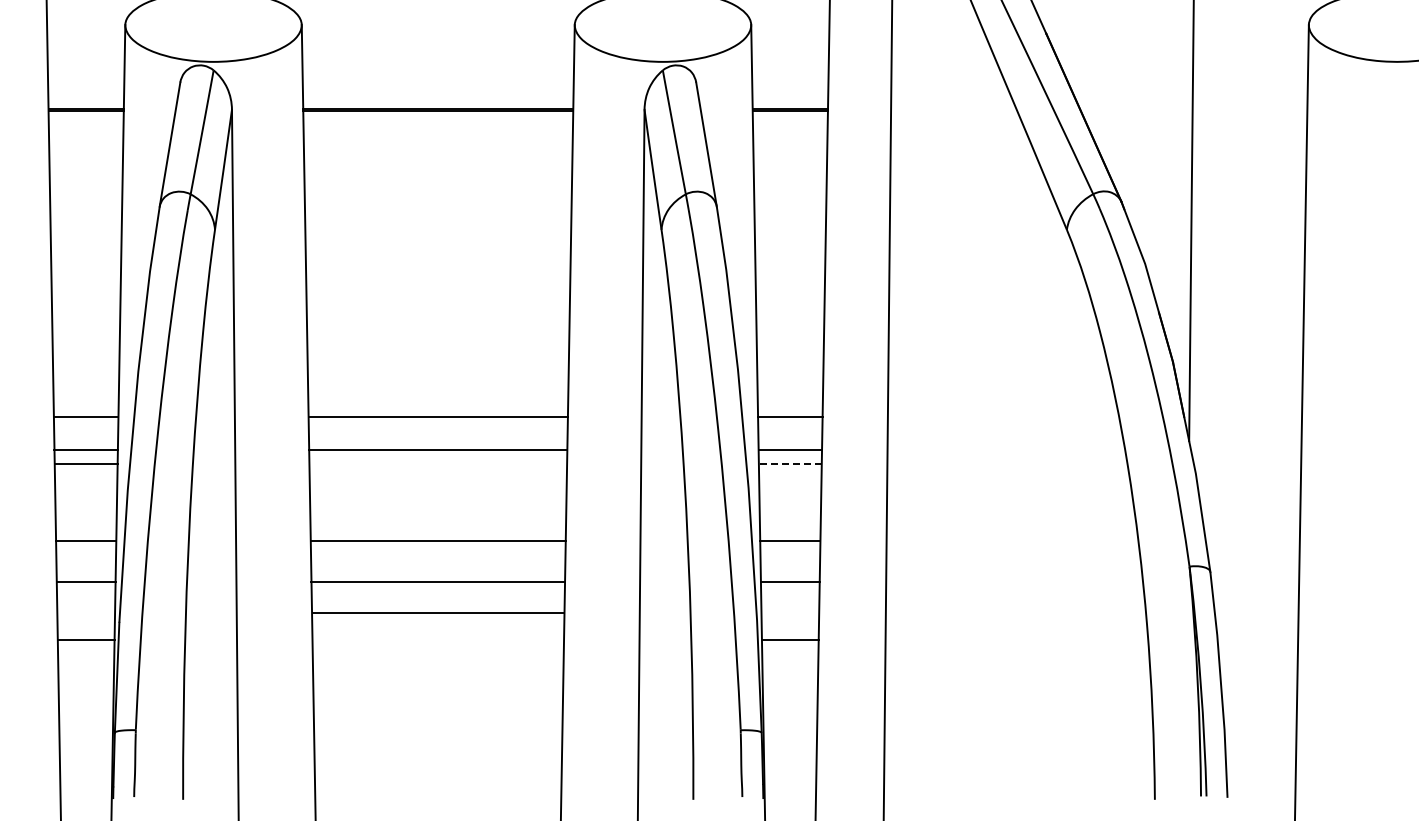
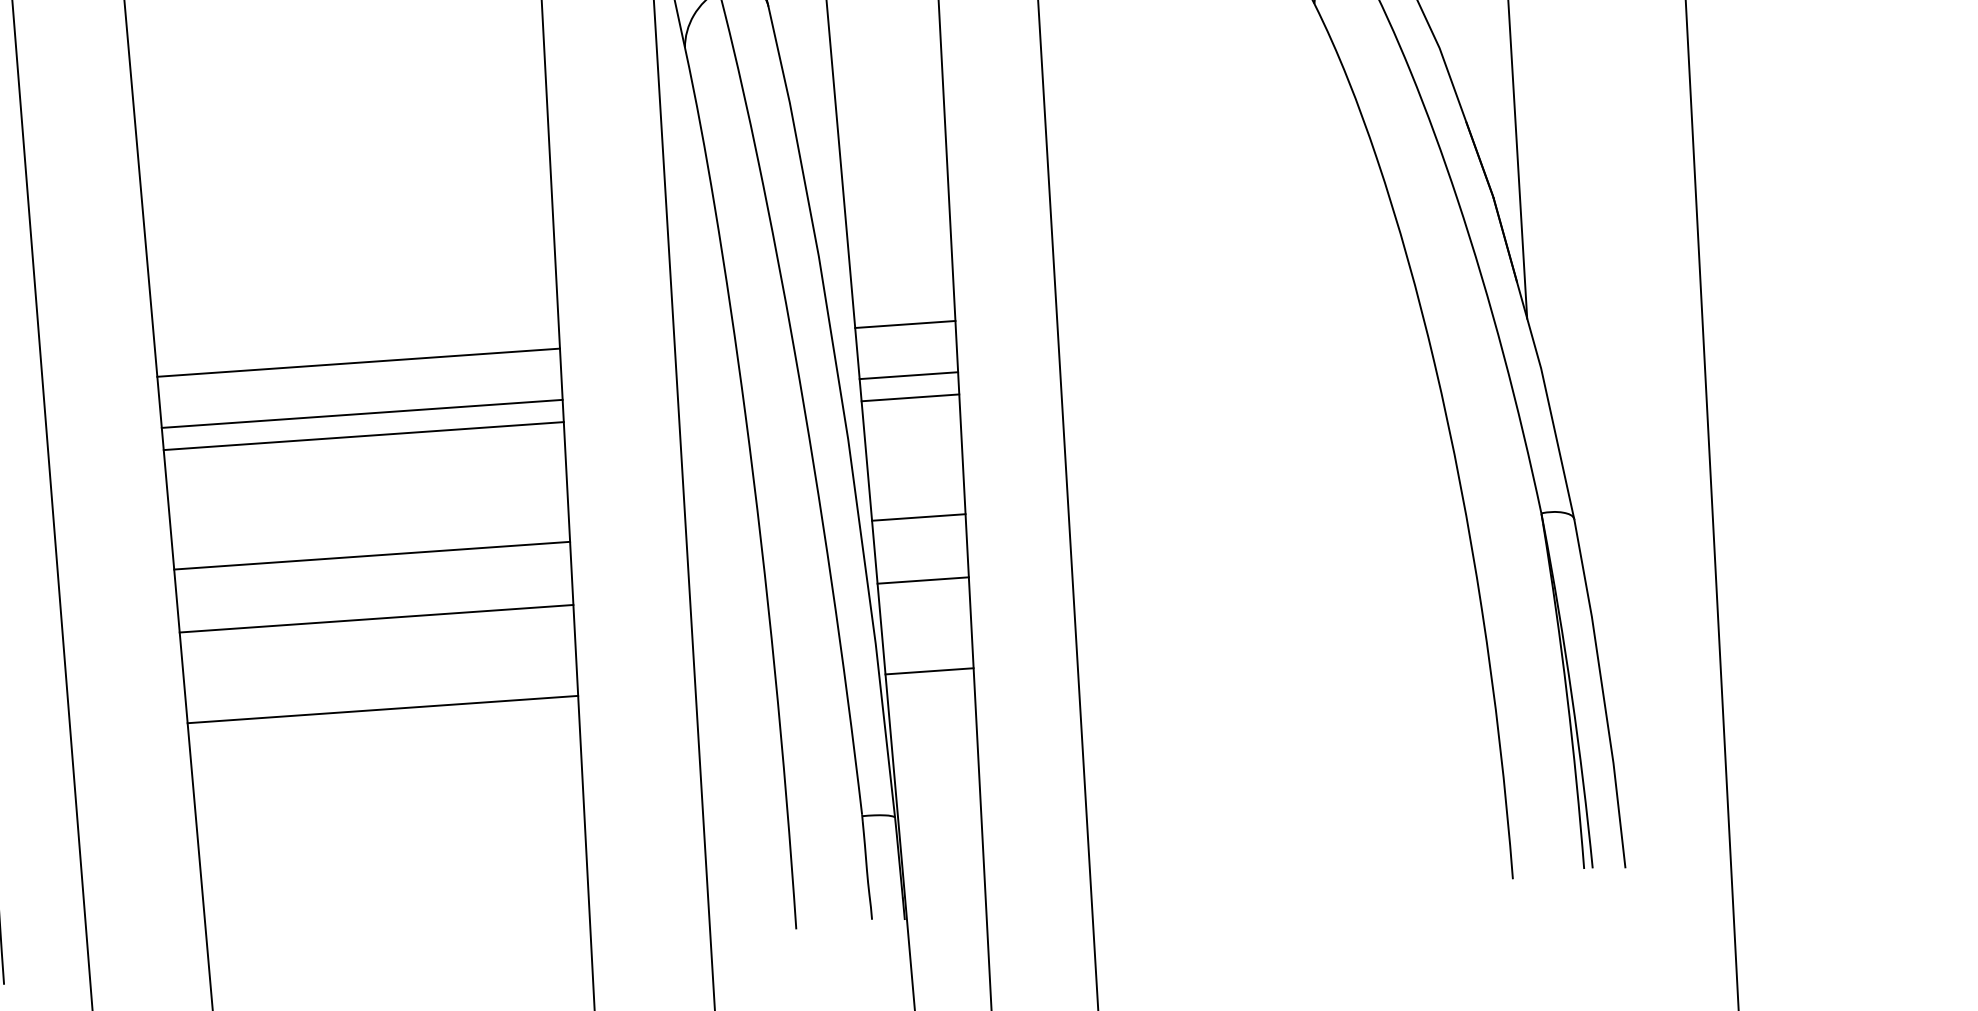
line: (438, 464) -> (364, 436), added
line: (789, 464) -> (909, 398), dashed -> solid
line: (438, 613) -> (383, 709), moved

